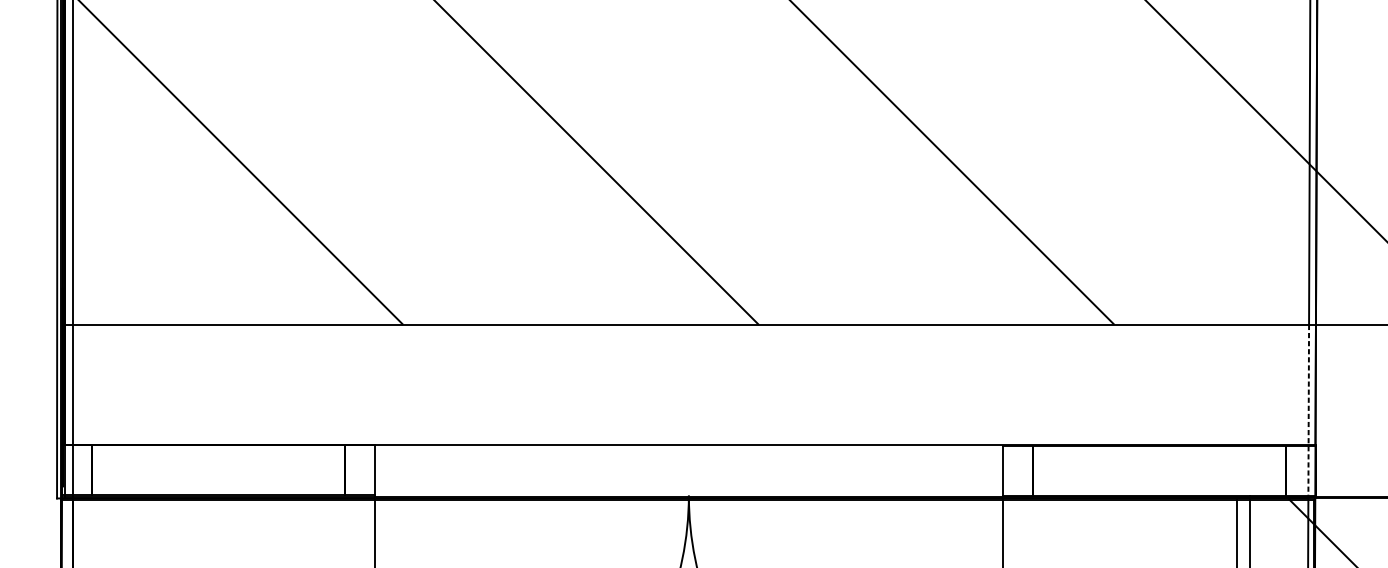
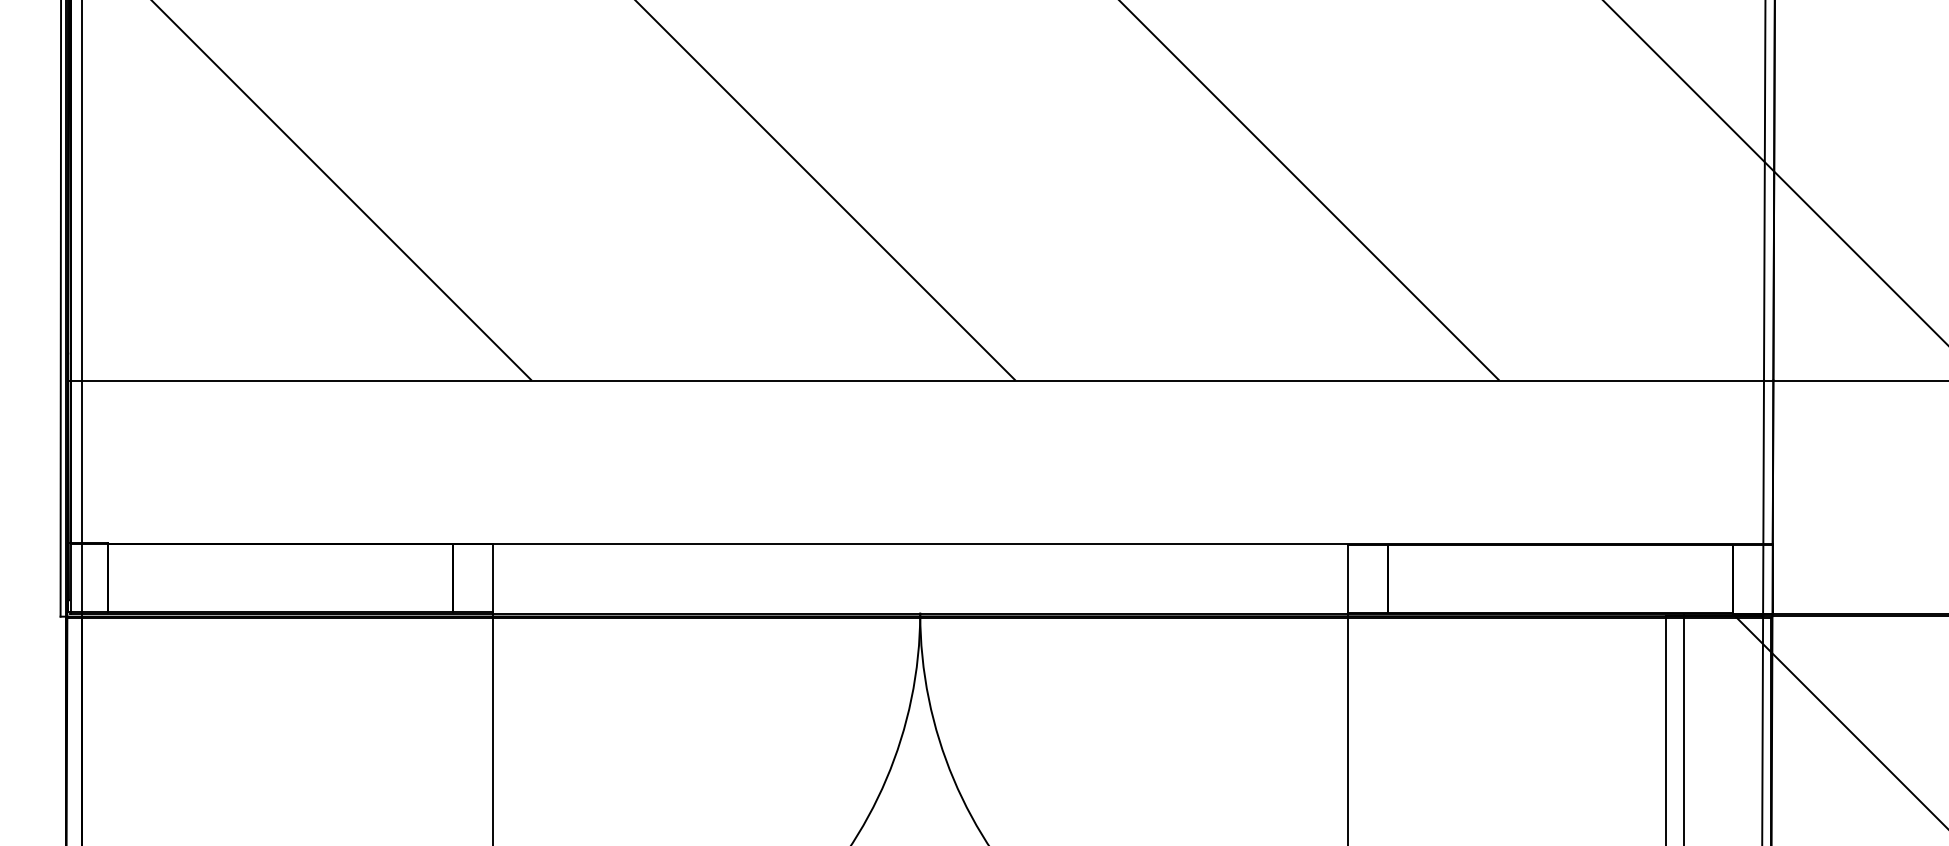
line: (1308, 411) -> (1763, 498), dashed -> solid

